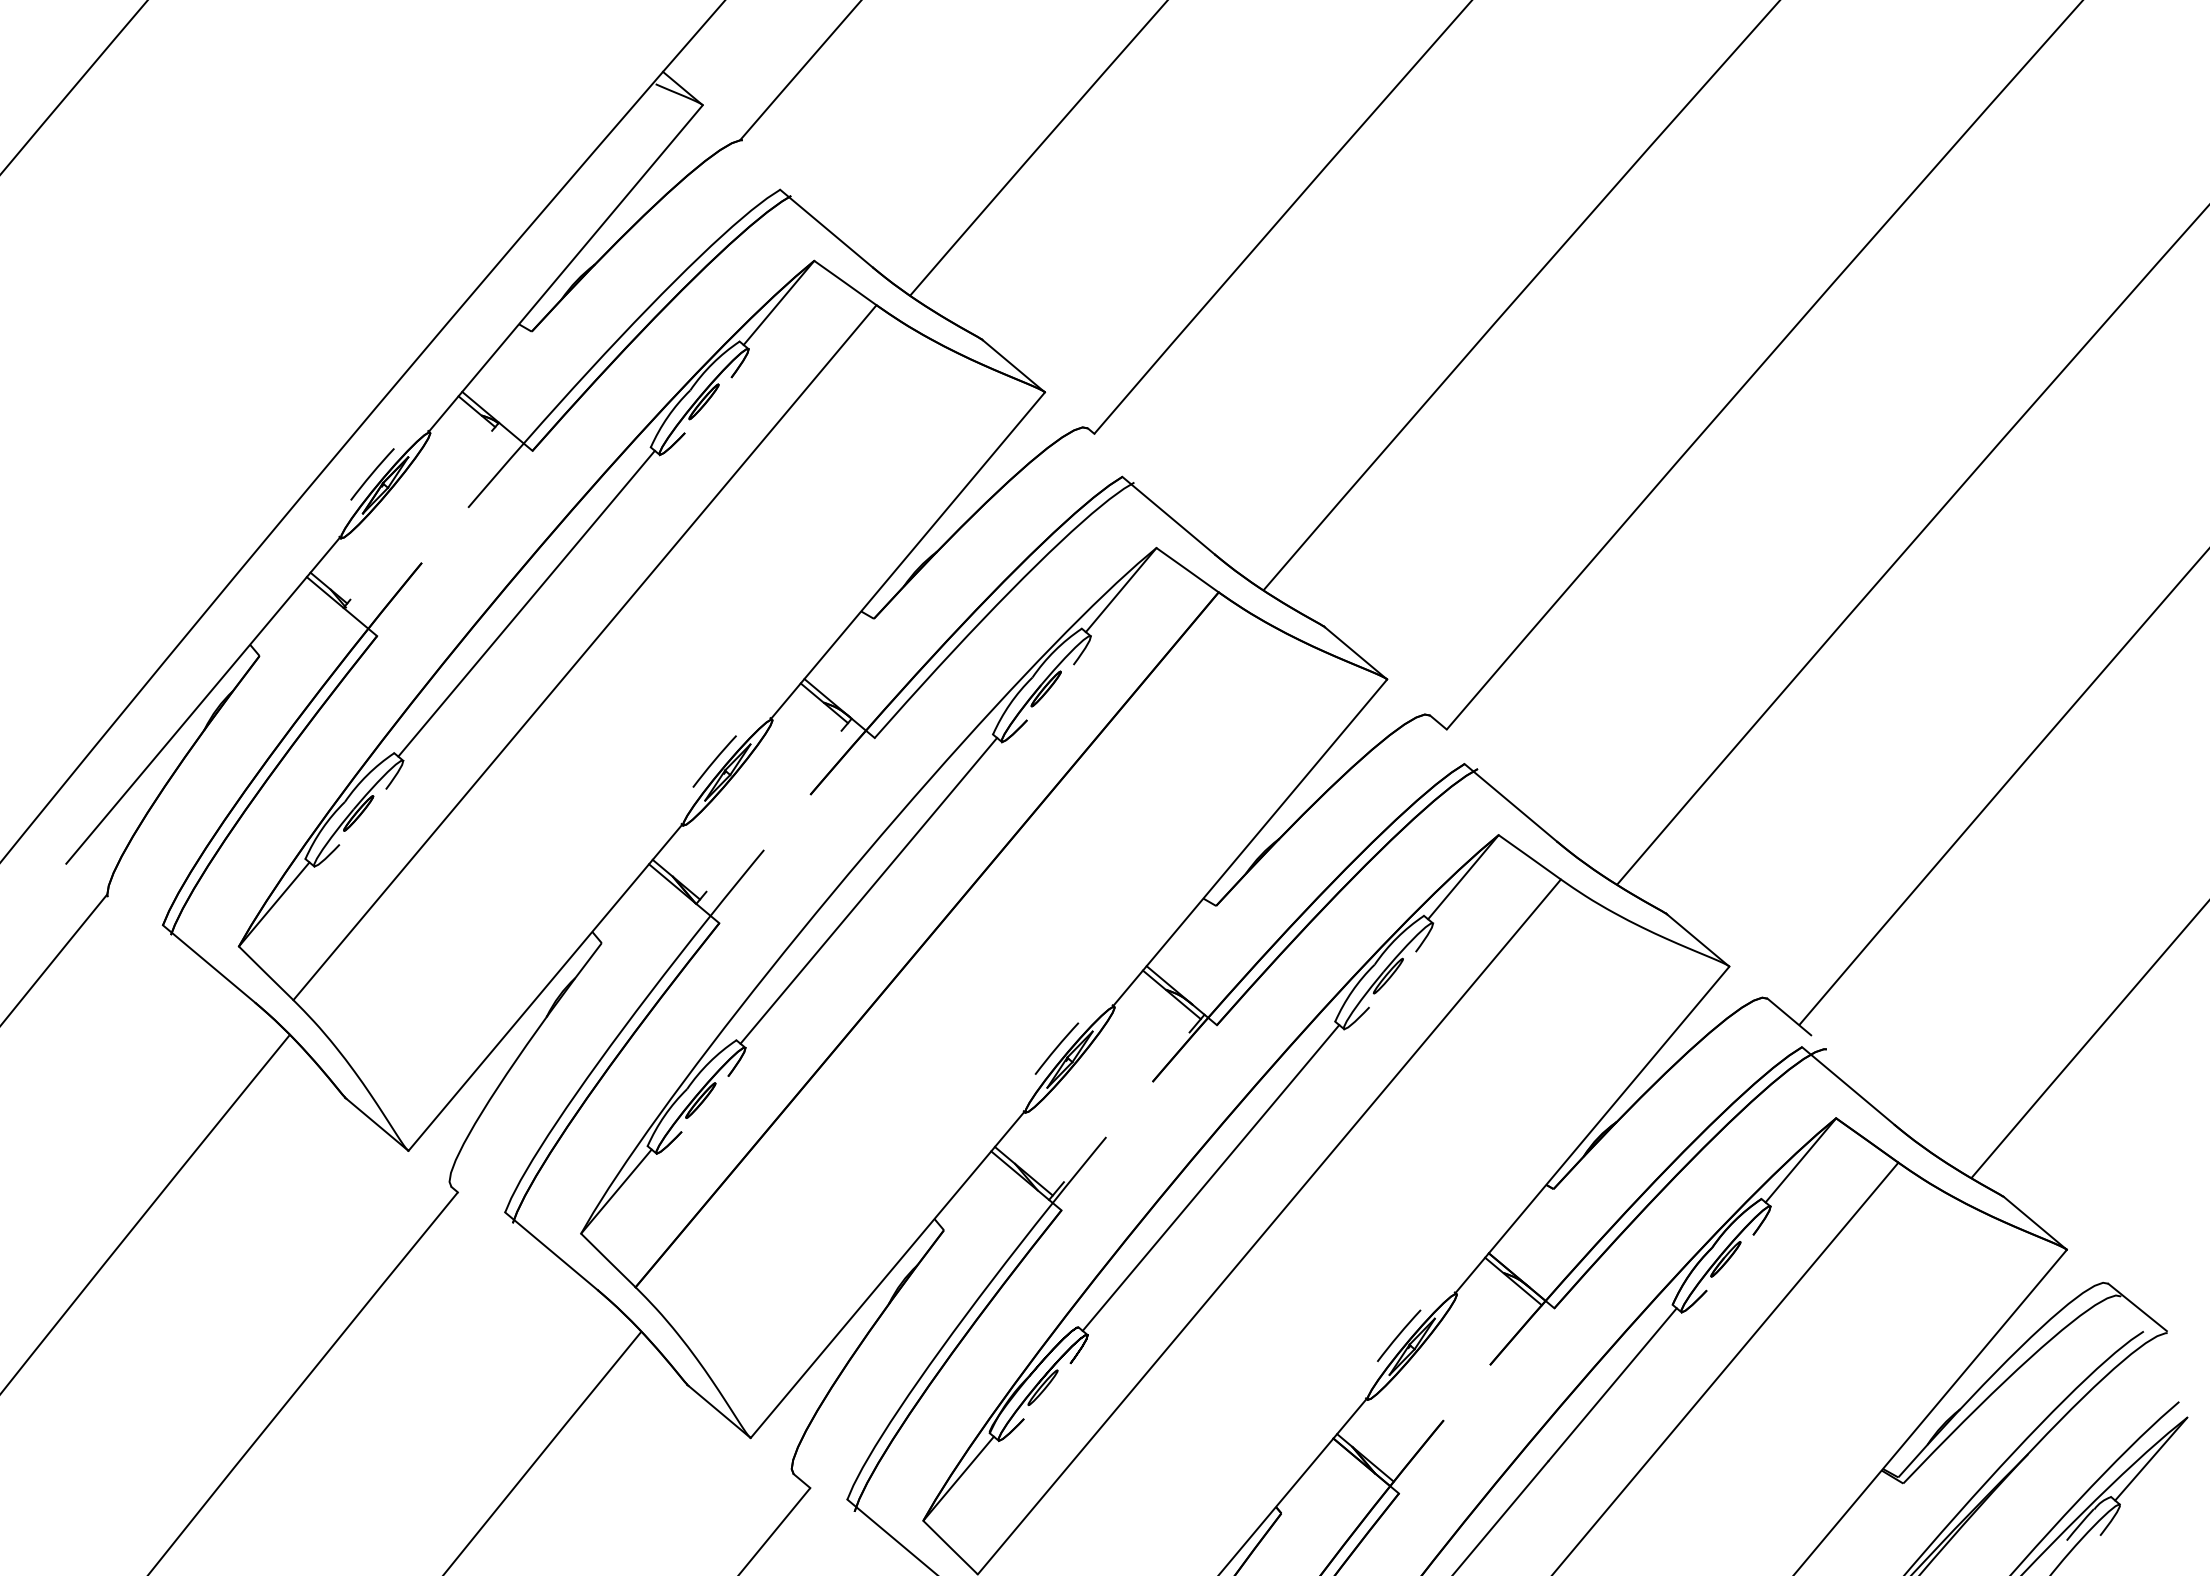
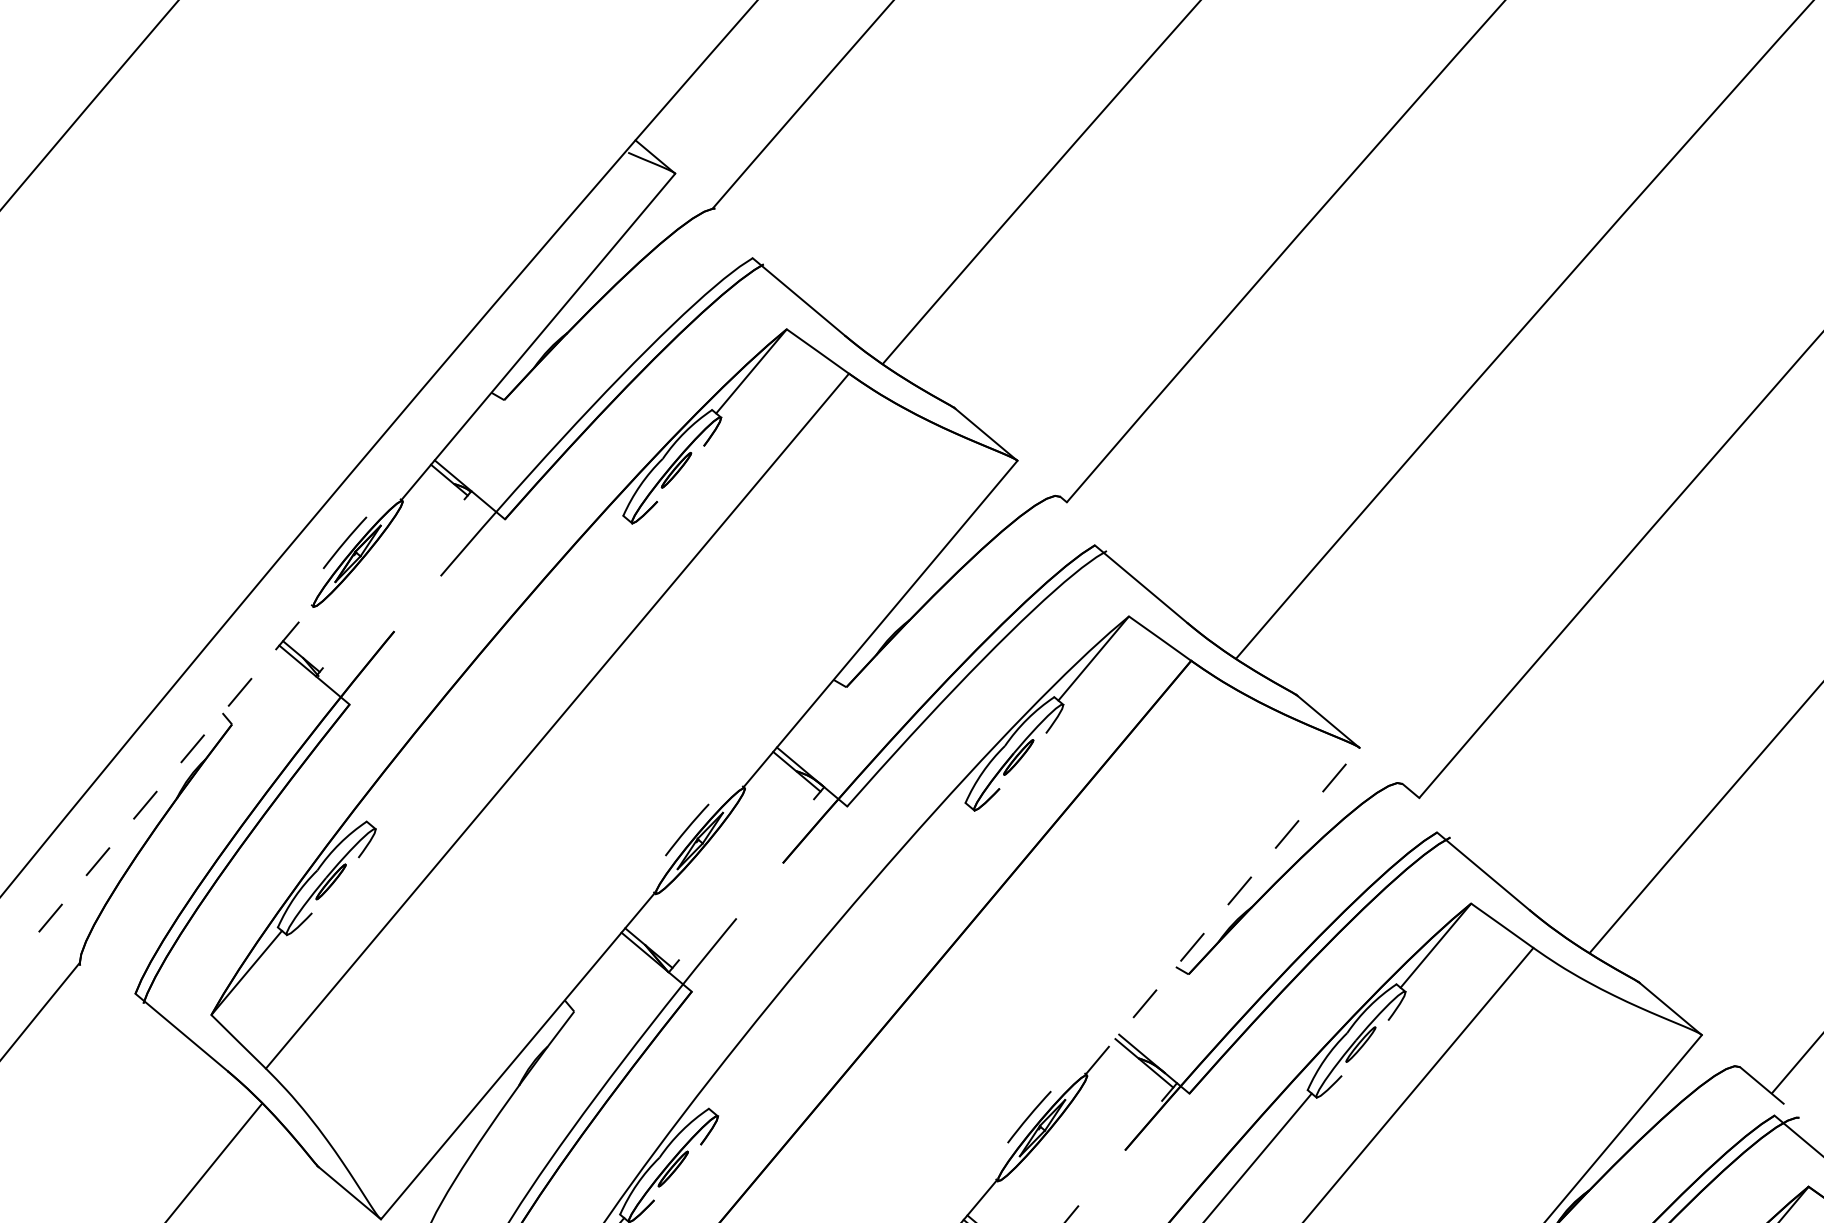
line: (526, 603) -> (498, 671), removed
line: (203, 700) -> (175, 768), solid -> dashed
line: (1250, 842) -> (1222, 910), solid -> dashed
line: (868, 890) -> (840, 958), removed

